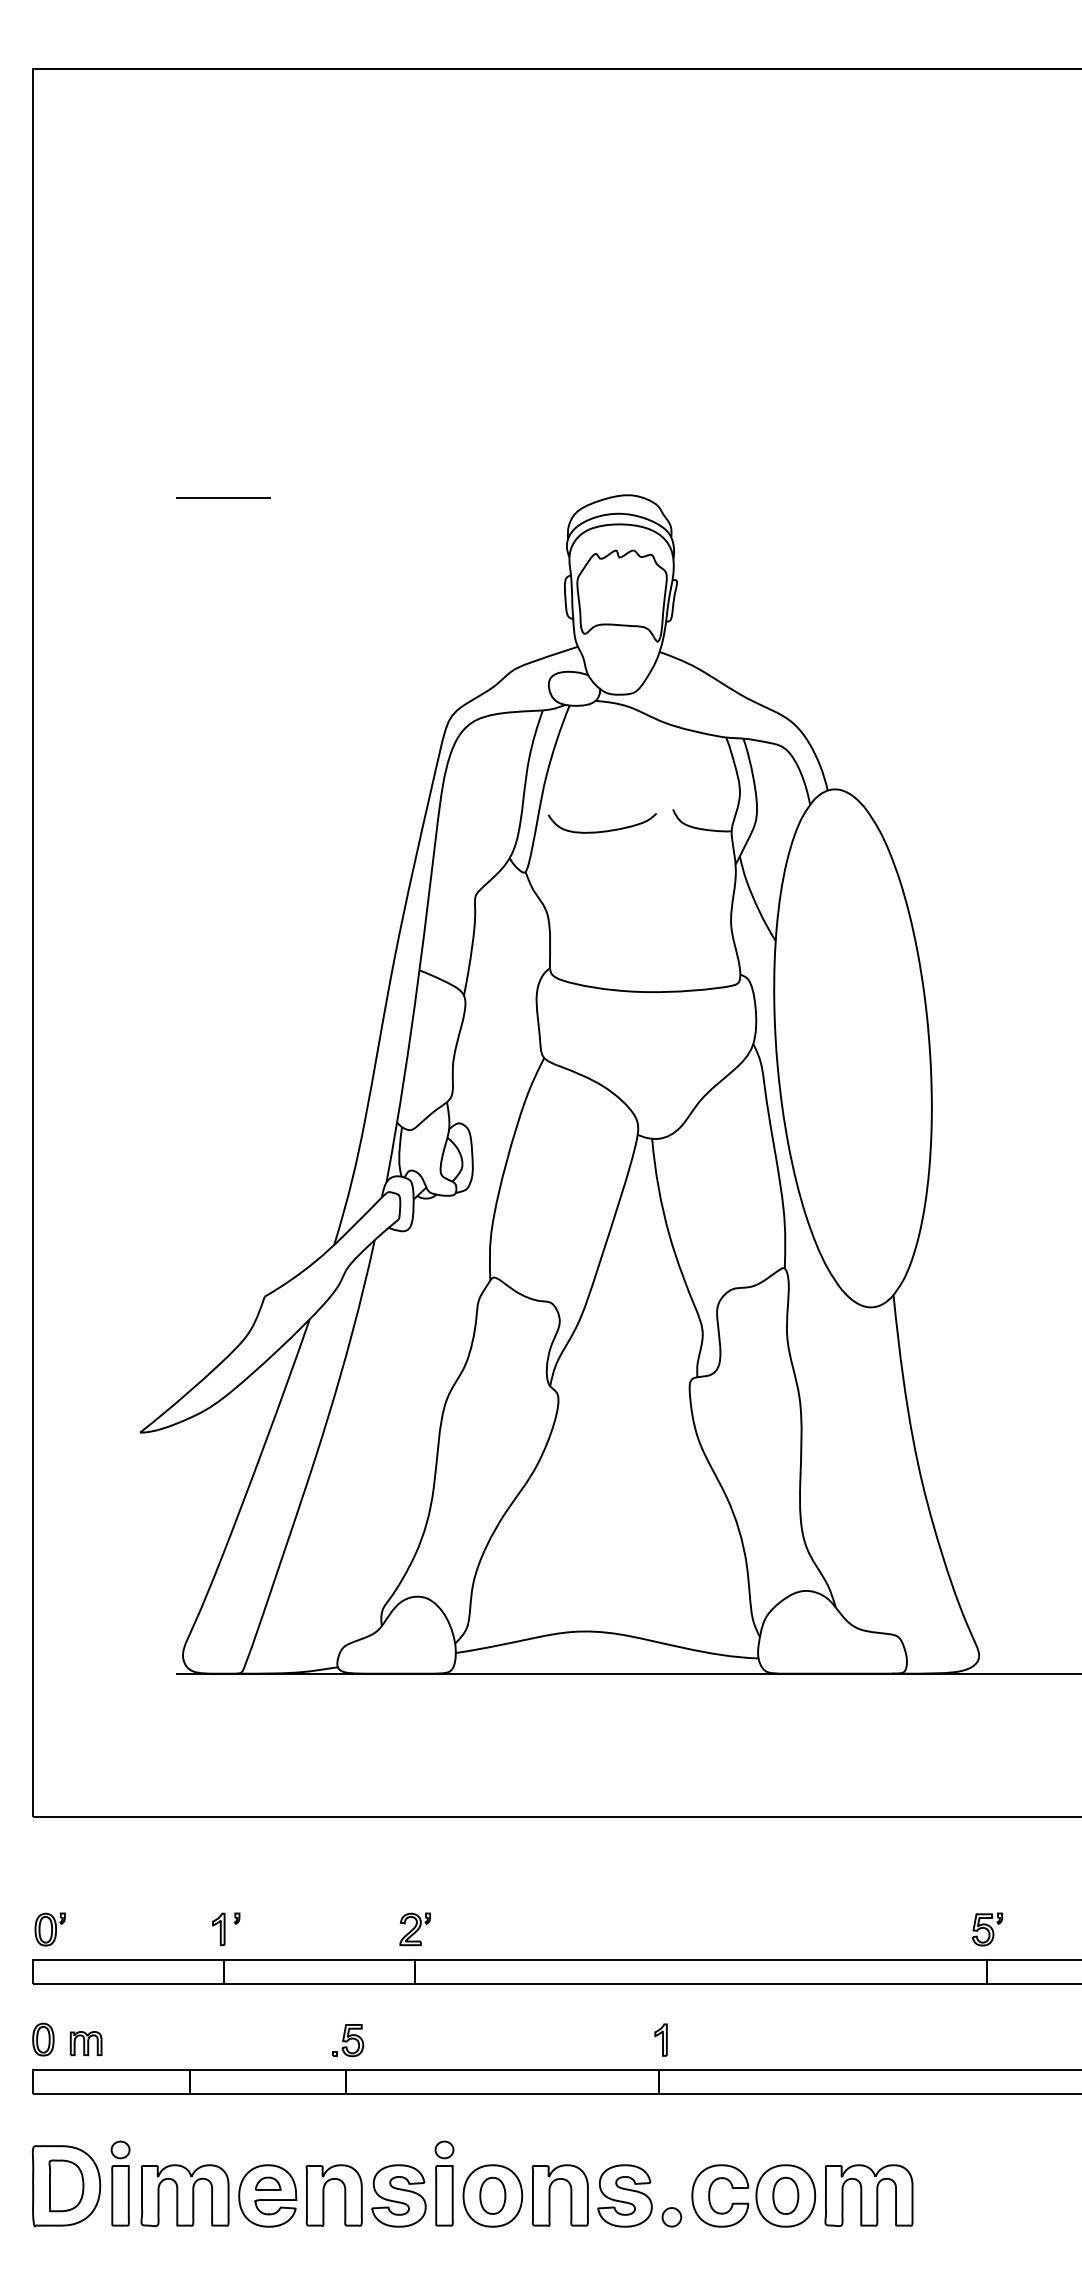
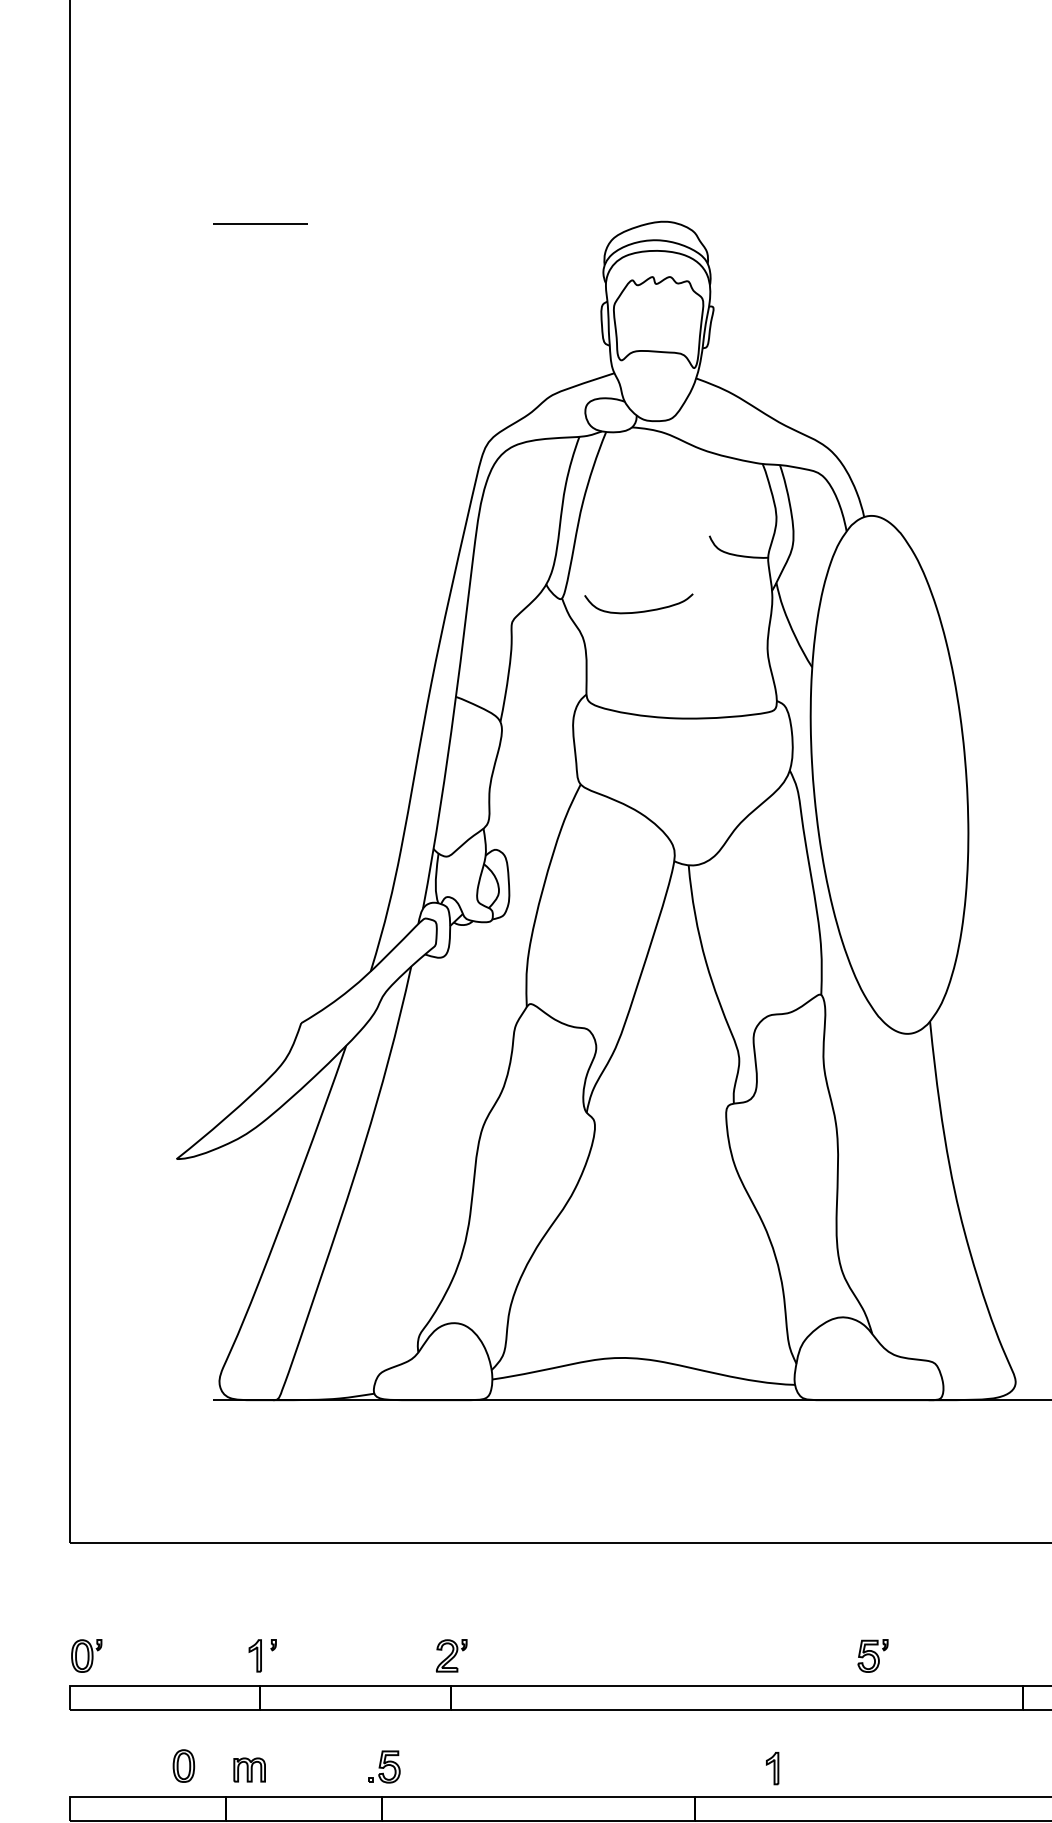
curve: (602, 830) -> (639, 610), moved
part: (987, 1929) -> (873, 1655), moved
part: (43, 2039) -> (184, 1765), moved
part: (660, 2039) -> (772, 1767), moved
part: (85, 2043) -> (249, 1769), moved

